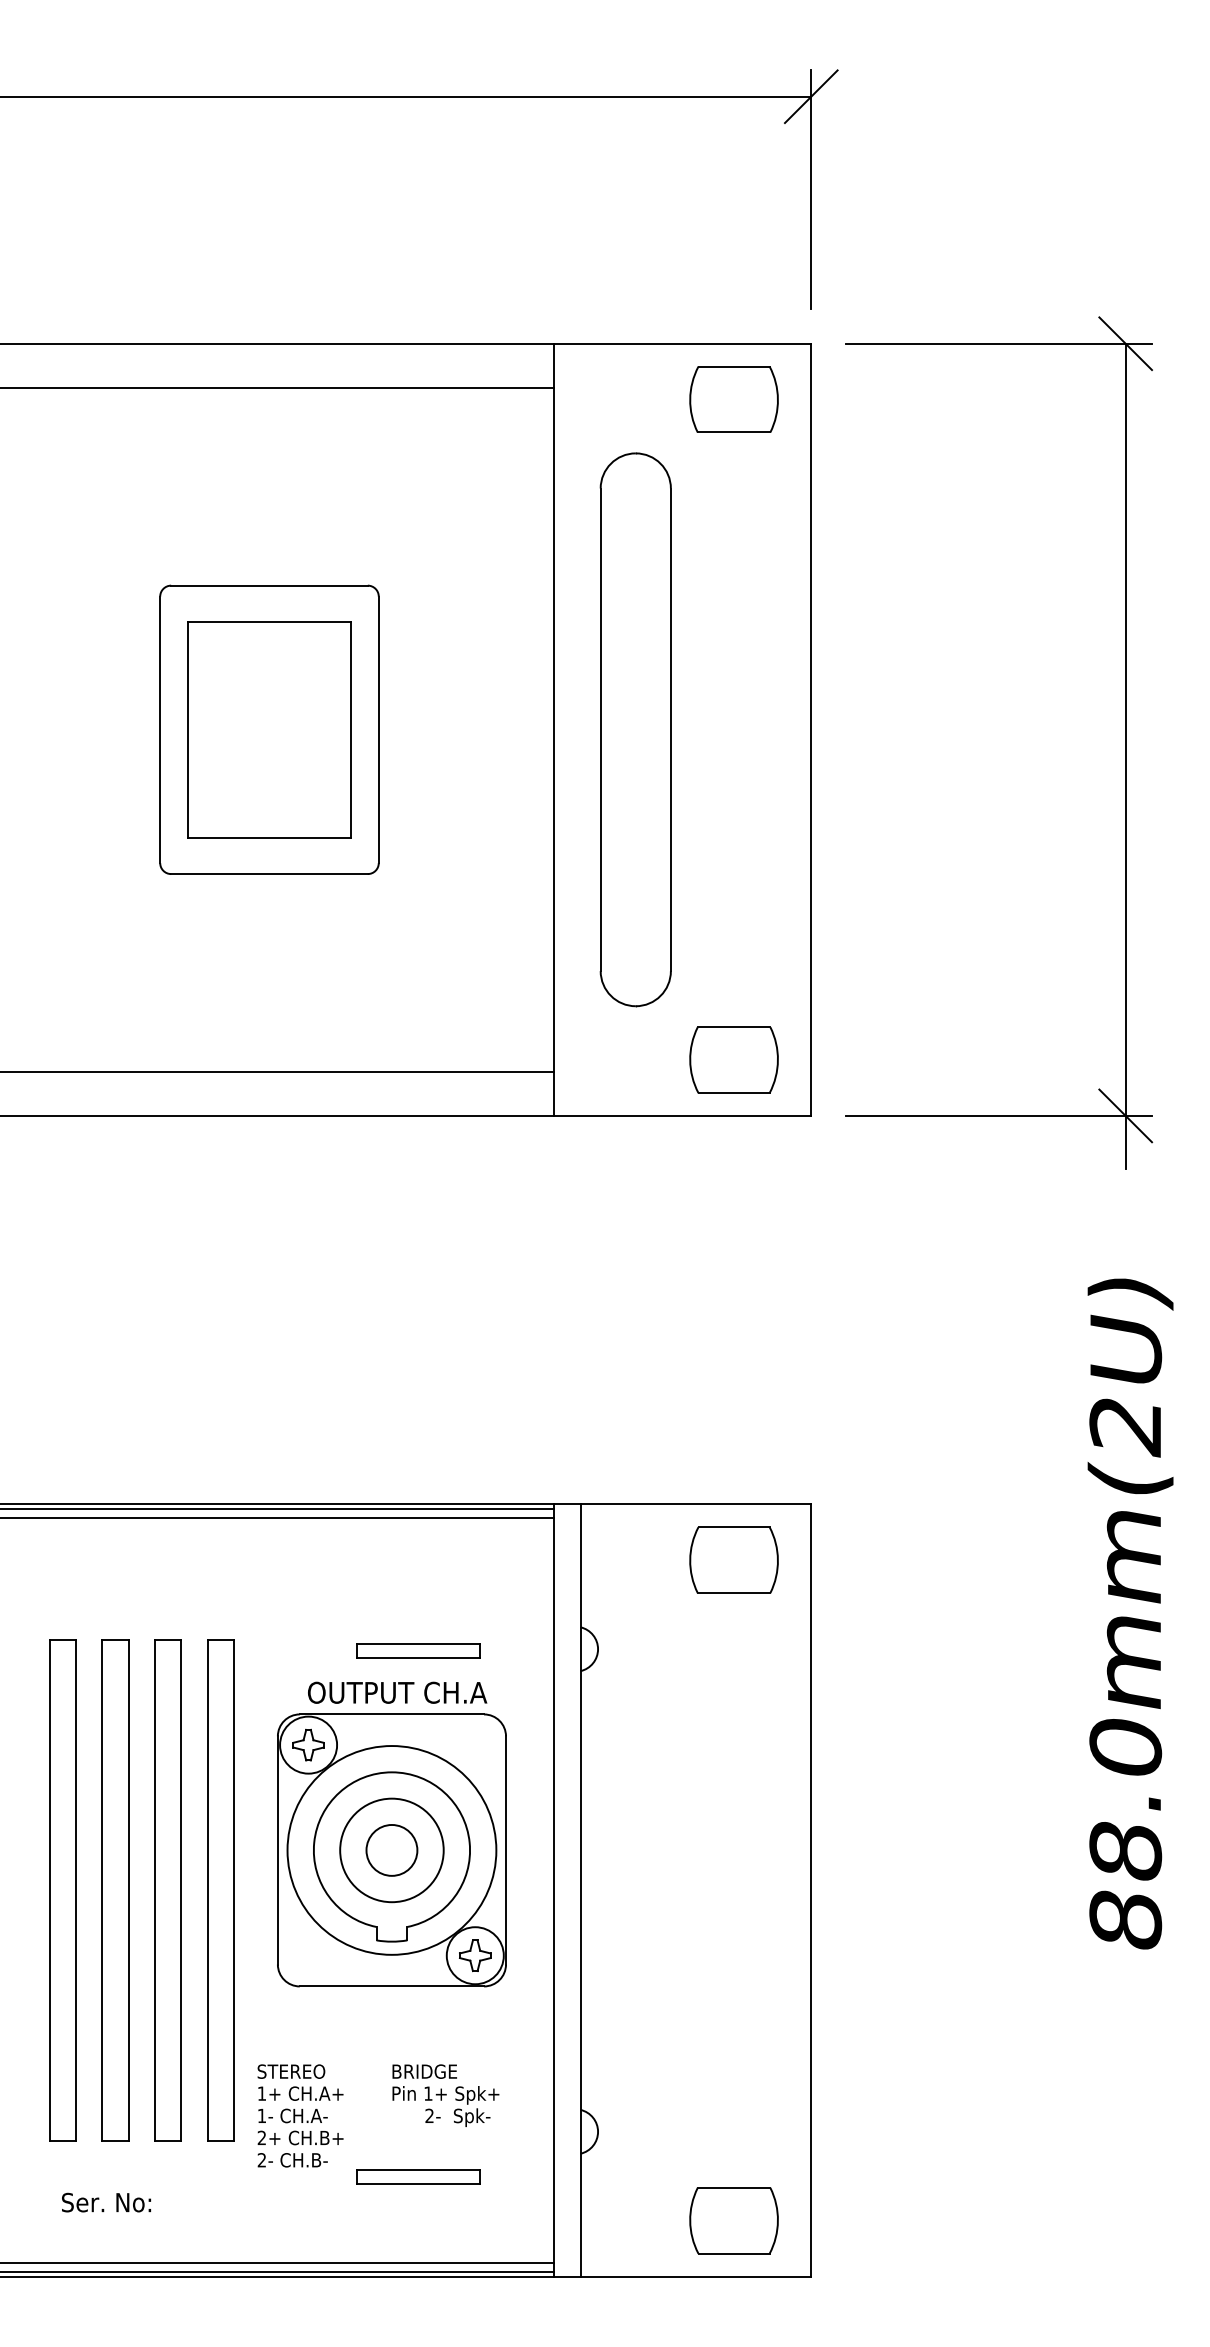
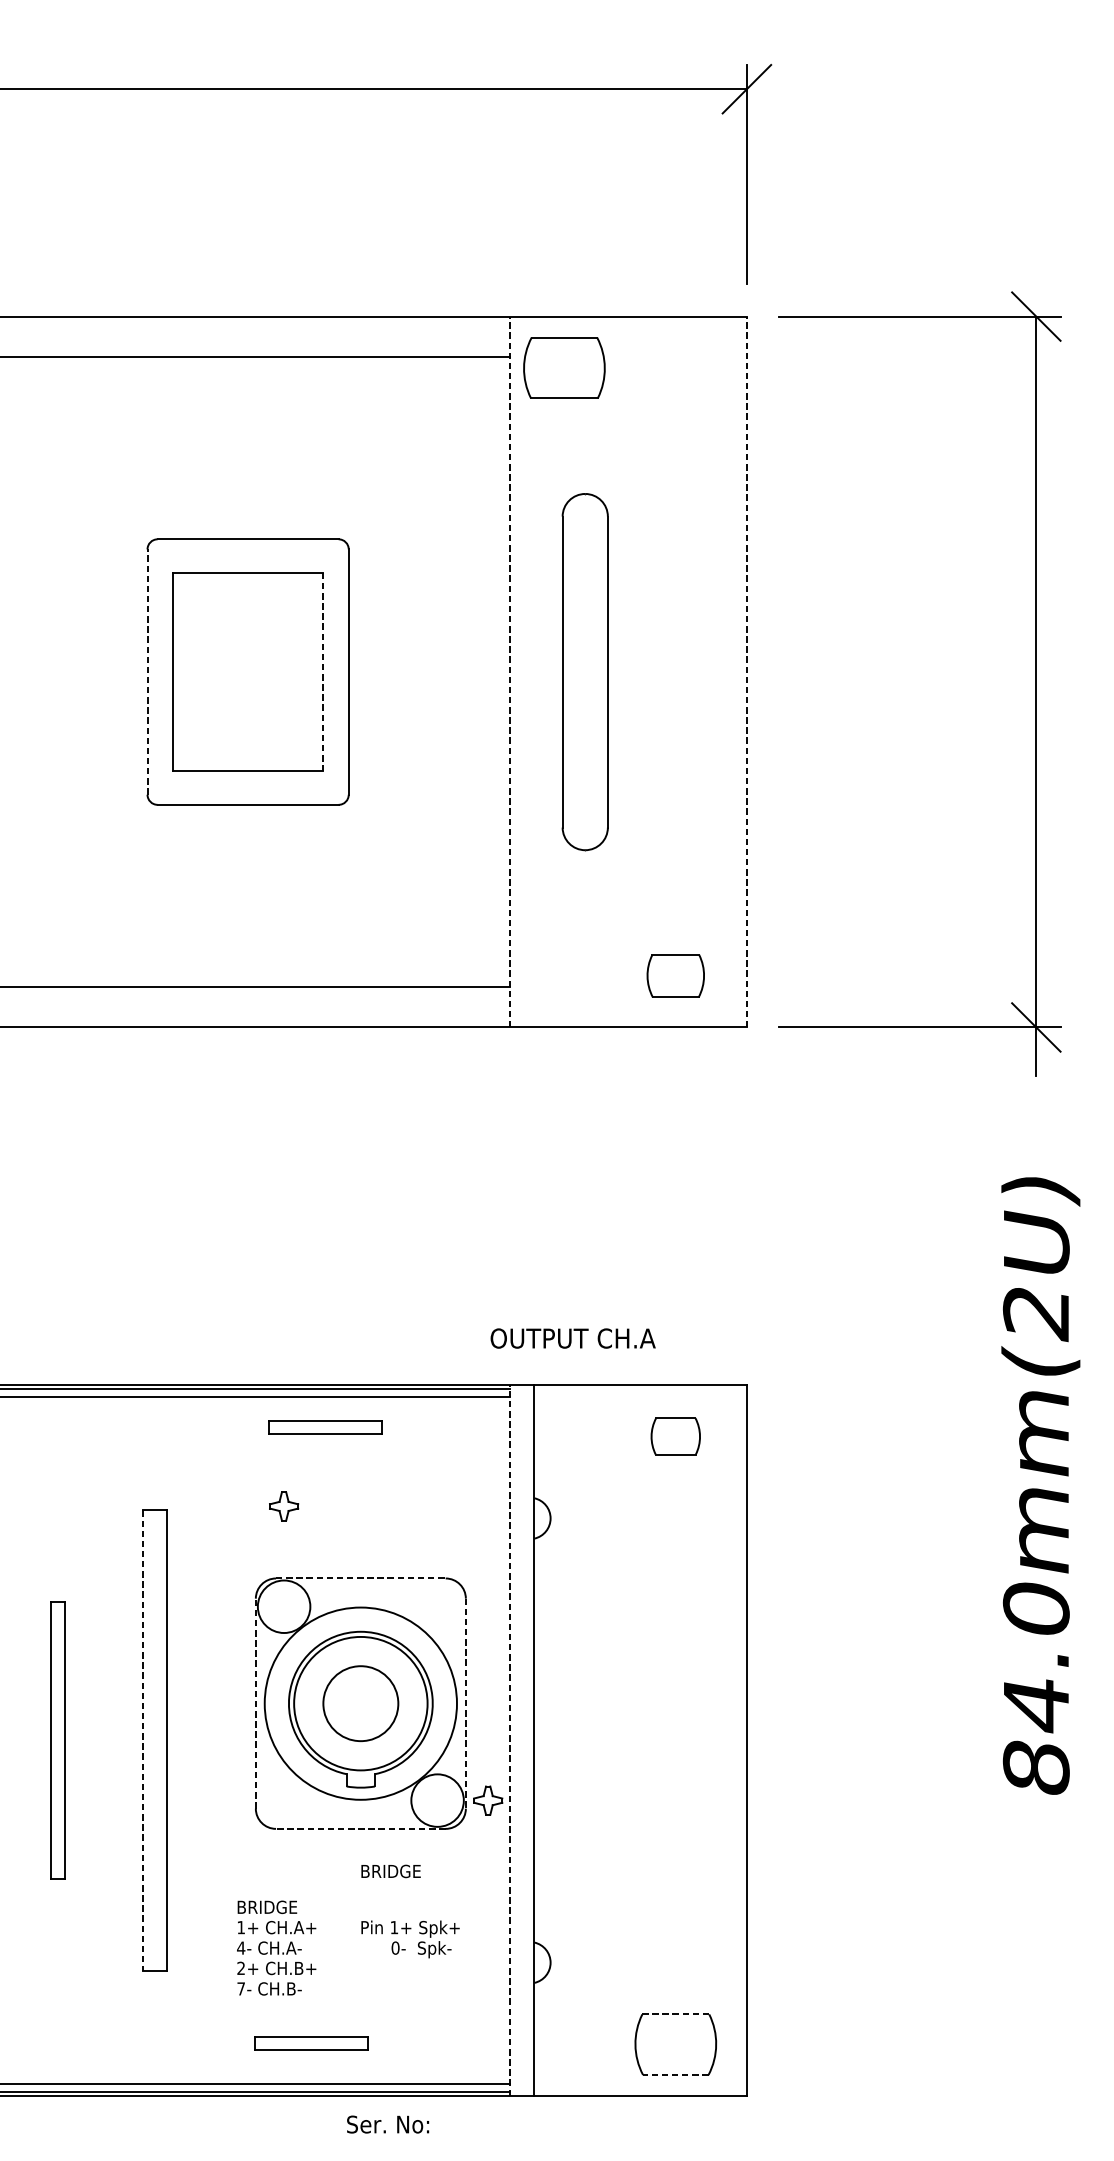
part: (733, 399) -> (563, 367), moved
line: (160, 729) -> (147, 671), solid -> dashed
line: (351, 729) -> (323, 671), solid -> dashed
line: (554, 729) -> (510, 671), solid -> dashed
part: (635, 729) -> (585, 671), size x0.7
line: (811, 729) -> (747, 671), solid -> dashed
part: (733, 1059) -> (675, 975), size x0.7
part: (733, 1559) -> (675, 1435), size x0.6
part: (418, 1650) -> (325, 1426), moved
text: (397, 1692) -> (573, 1338), moved
line: (392, 1714) -> (361, 1578), solid -> dashed
part: (308, 1744) -> (284, 1505), moved
line: (277, 1849) -> (255, 1702), solid -> dashed
circle: (391, 1849) -> (360, 1702), size x1.6
circle: (391, 1850) -> (360, 1703), size x1.4
line: (506, 1850) -> (466, 1703), solid -> dashed
text: (1125, 1852) -> (1036, 1705), 88.0mm(2U) -> 84.0mm(2U)
part: (62, 1890) -> (57, 1740), size x0.6
part: (115, 1890) -> (106, 1740), removed
part: (220, 1890) -> (203, 1740), removed
line: (554, 1890) -> (510, 1740), solid -> dashed
line: (154, 1891) -> (142, 1741), solid -> dashed
part: (475, 1955) -> (488, 1800), moved
line: (391, 1986) -> (360, 1828), solid -> dashed
text: (291, 2071) -> (268, 1907), STEREO -> BRIDGE
text: (424, 2071) -> (390, 1871), moved
text: (261, 2115) -> (240, 1947), 1- -> 4-
text: (429, 2115) -> (395, 1947), 2- -> 0-
text: (261, 2160) -> (240, 1989), 2- -> 7-
part: (418, 2176) -> (311, 2042), moved
line: (733, 2187) -> (675, 2013), solid -> dashed
text: (106, 2202) -> (388, 2124), moved
line: (734, 2253) -> (676, 2074), solid -> dashed

